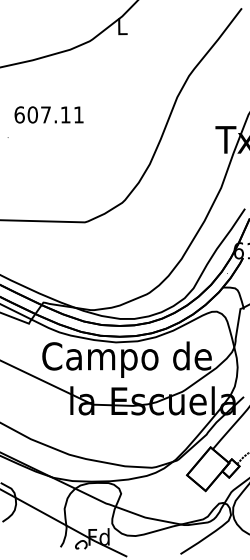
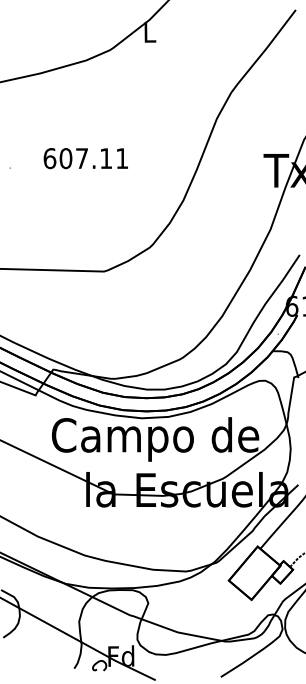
text: (48, 114) -> (85, 158), moved

